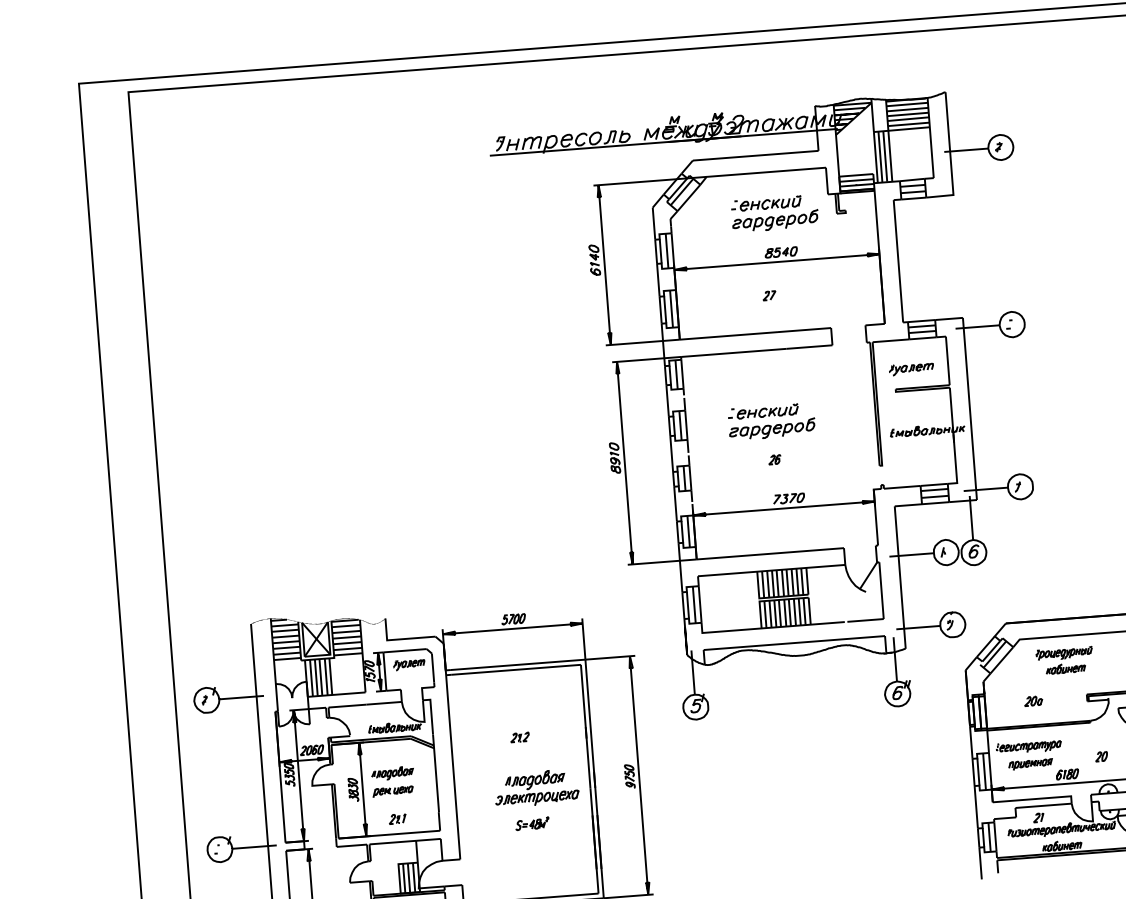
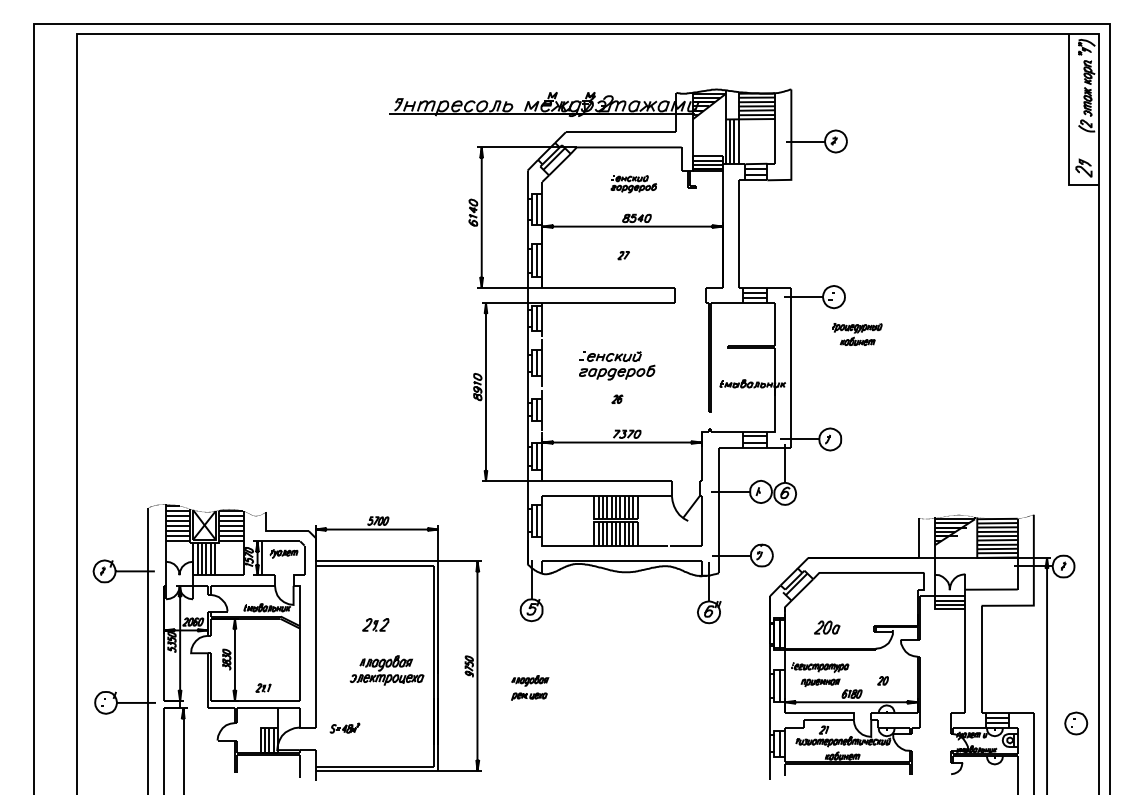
part: (774, 212) -> (633, 183), size x0.6
part: (911, 369) -> (742, 329), removed
part: (1064, 660) -> (857, 334), moved
part: (1033, 700) -> (827, 627), size x1.6
part: (519, 737) -> (375, 624), size x1.6
part: (393, 781) -> (530, 687), moved
part: (531, 822) -> (344, 727), moved

